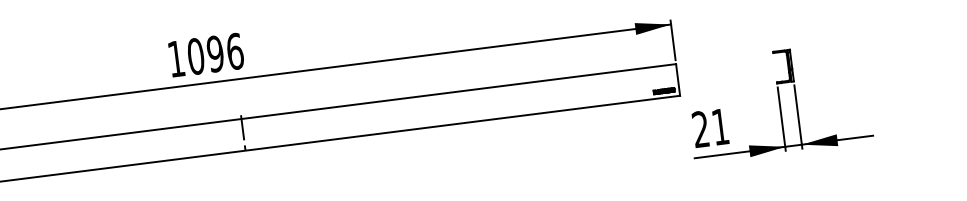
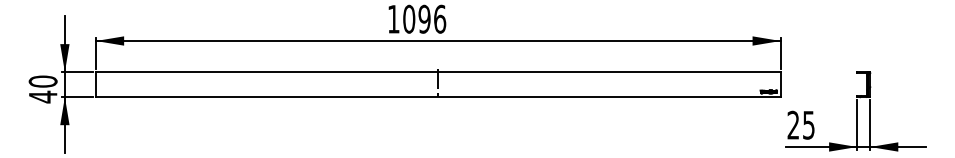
text: (720, 127) -> (808, 125), 21 -> 25

